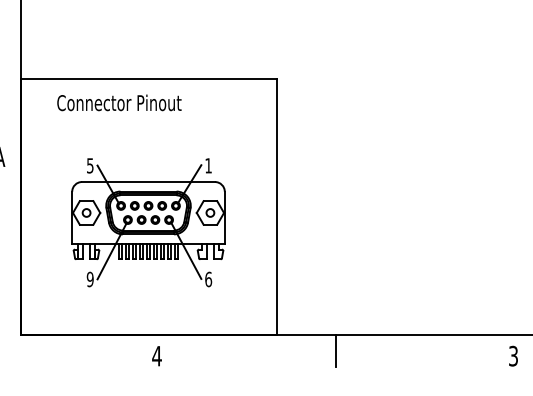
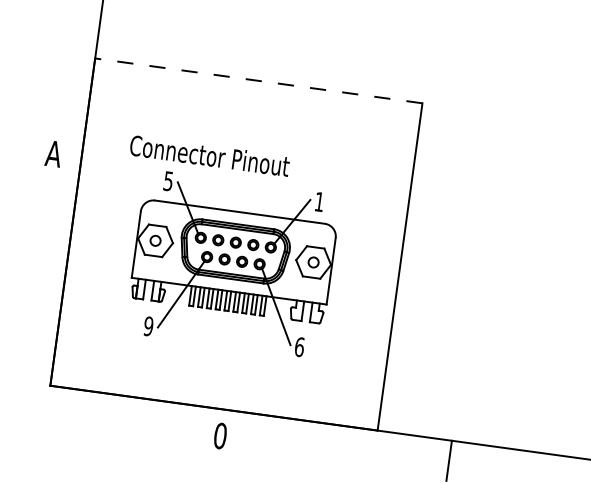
line: (148, 79) -> (257, 81), solid -> dashed
text: (119, 102) -> (210, 155), moved
text: (156, 355) -> (219, 435), 4 -> 0

